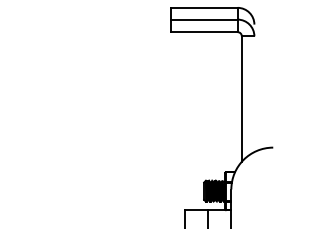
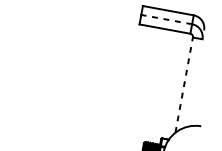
line: (203, 19) -> (166, 19), solid -> dashed
line: (241, 99) -> (183, 85), solid -> dashed

